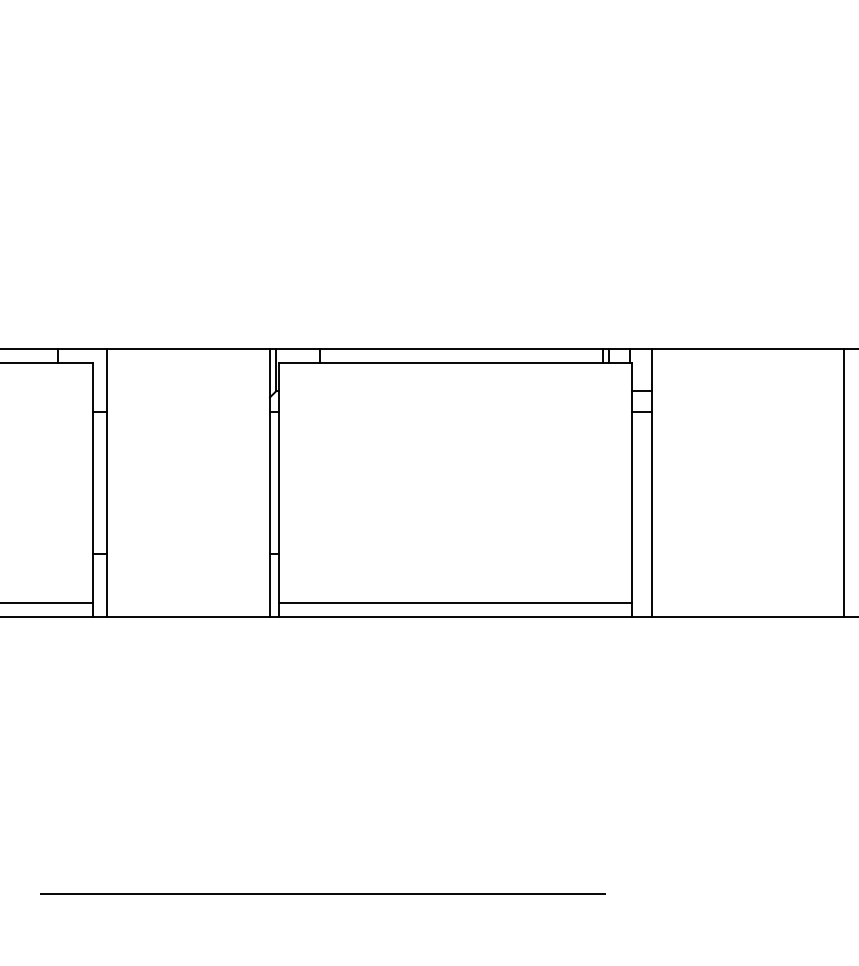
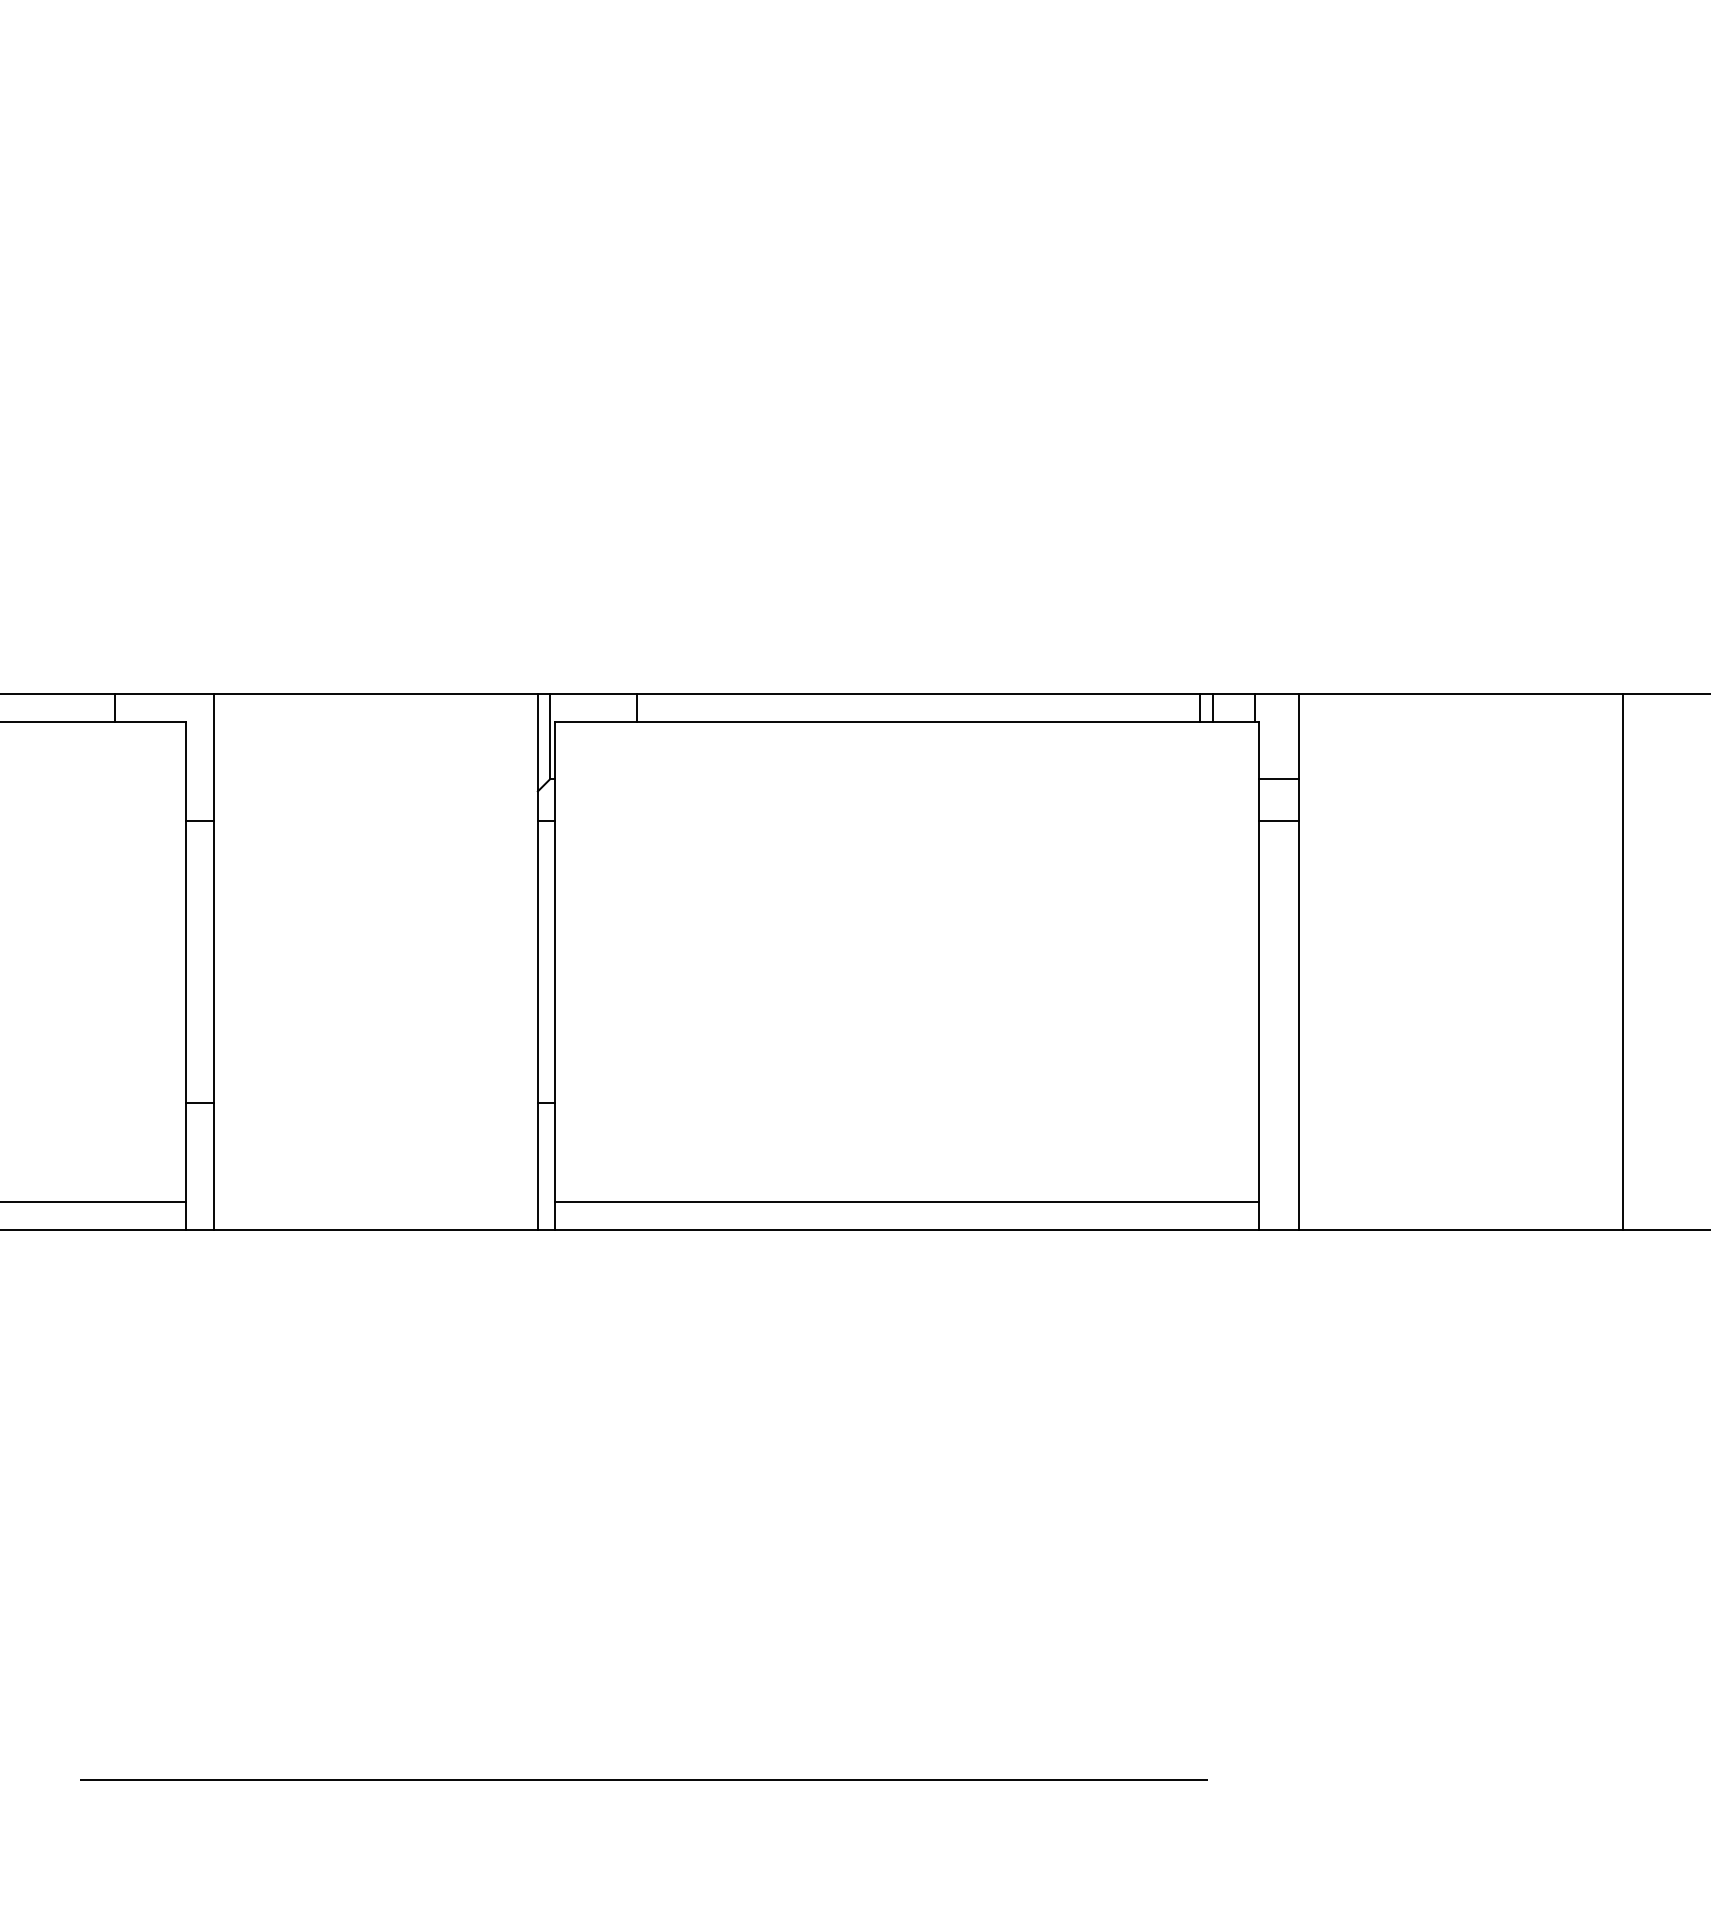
line: (843, 482) -> (1622, 961), moved

